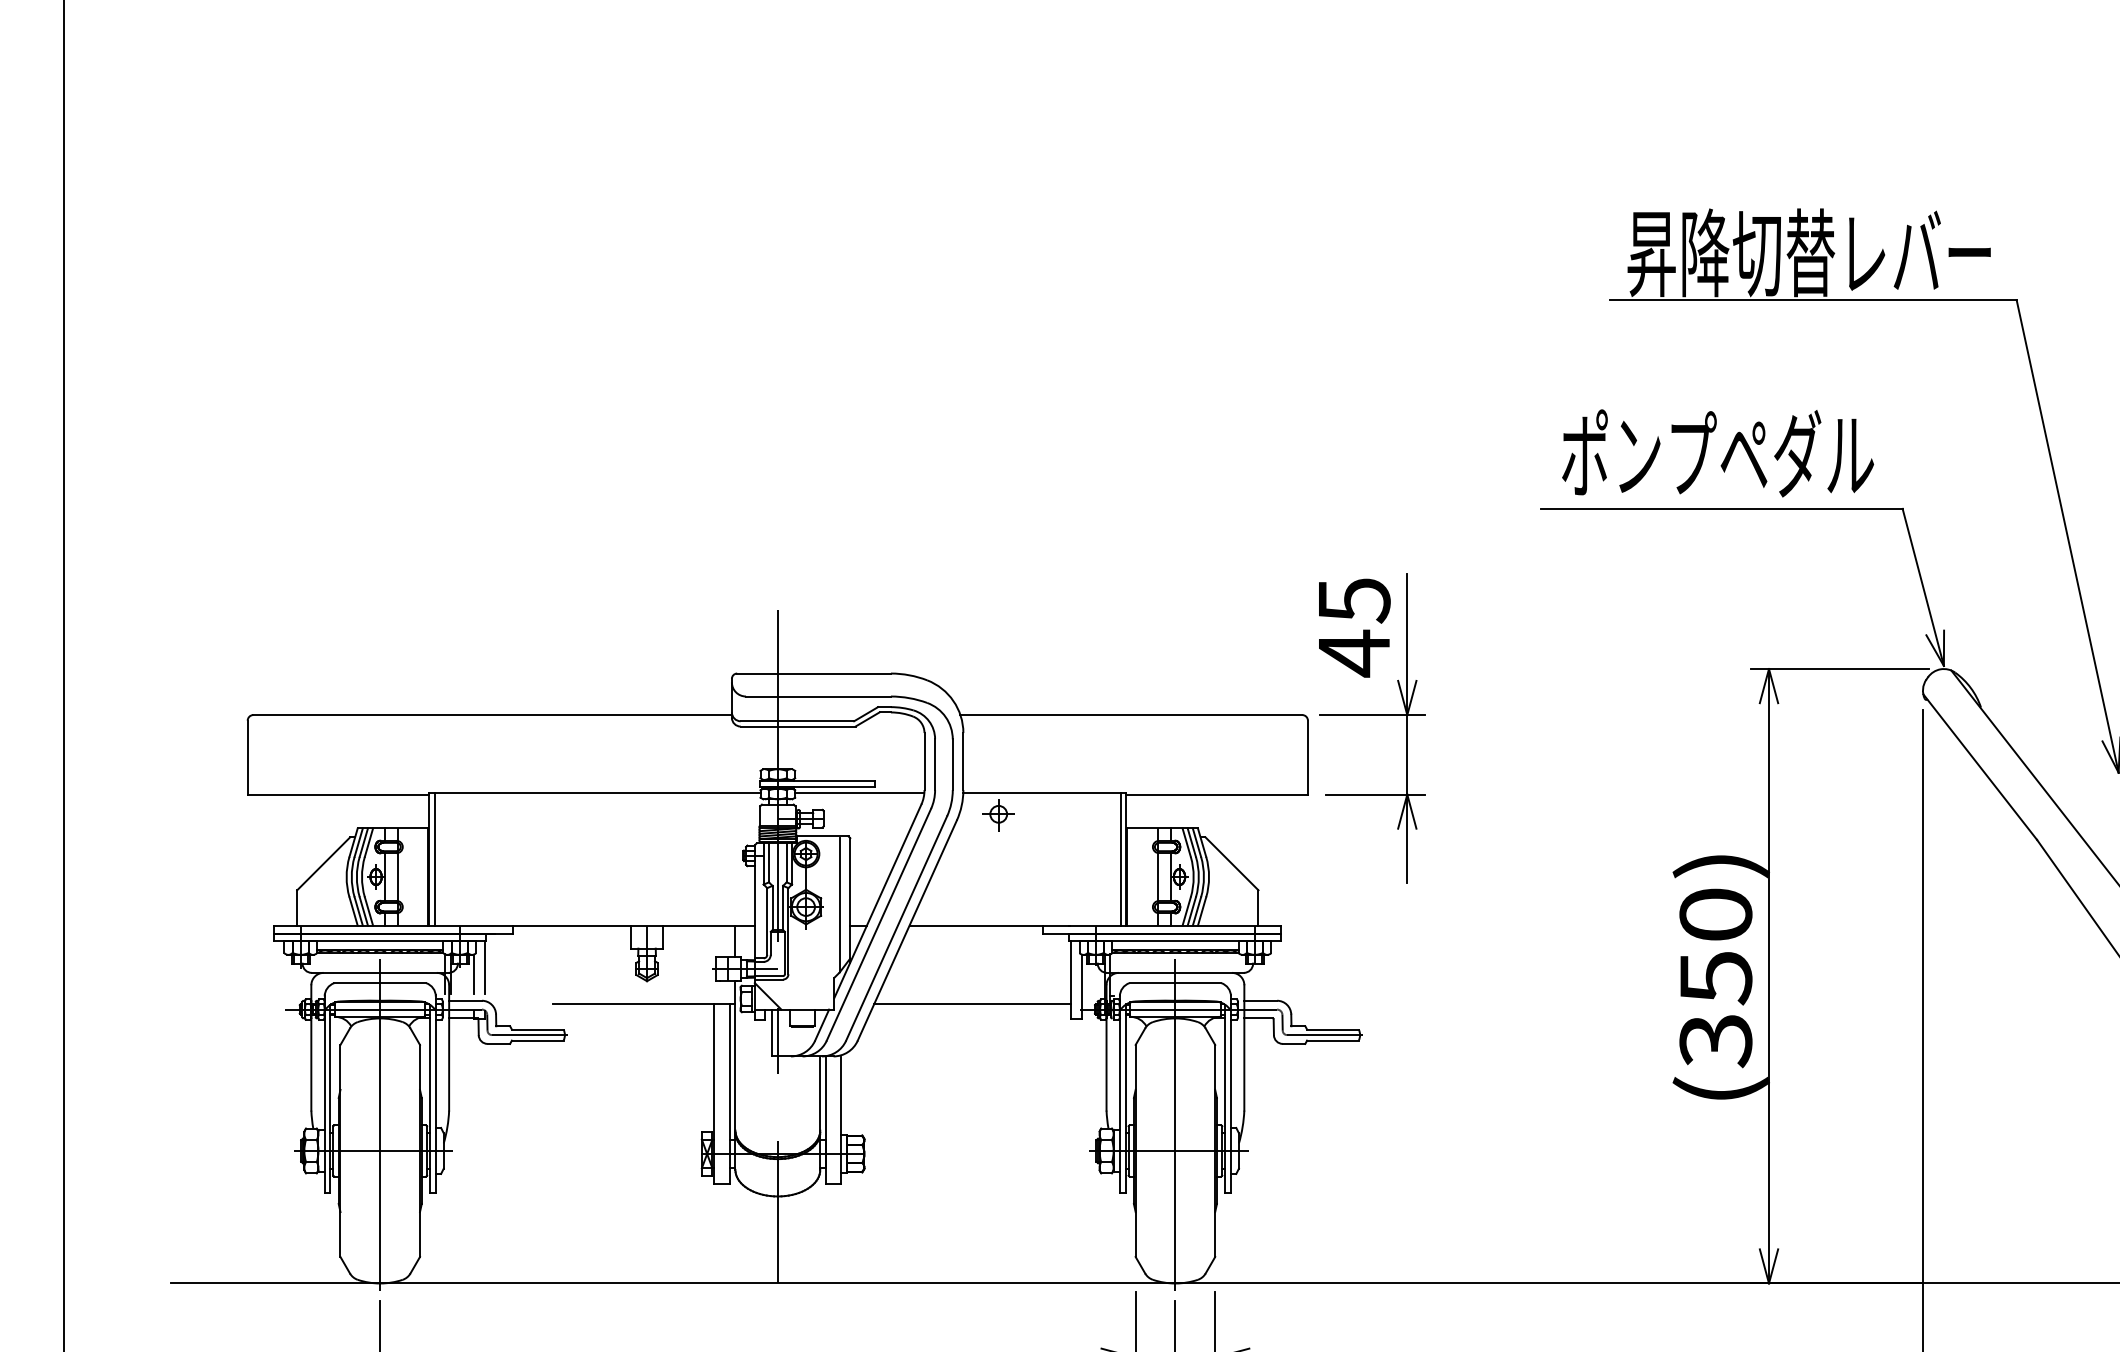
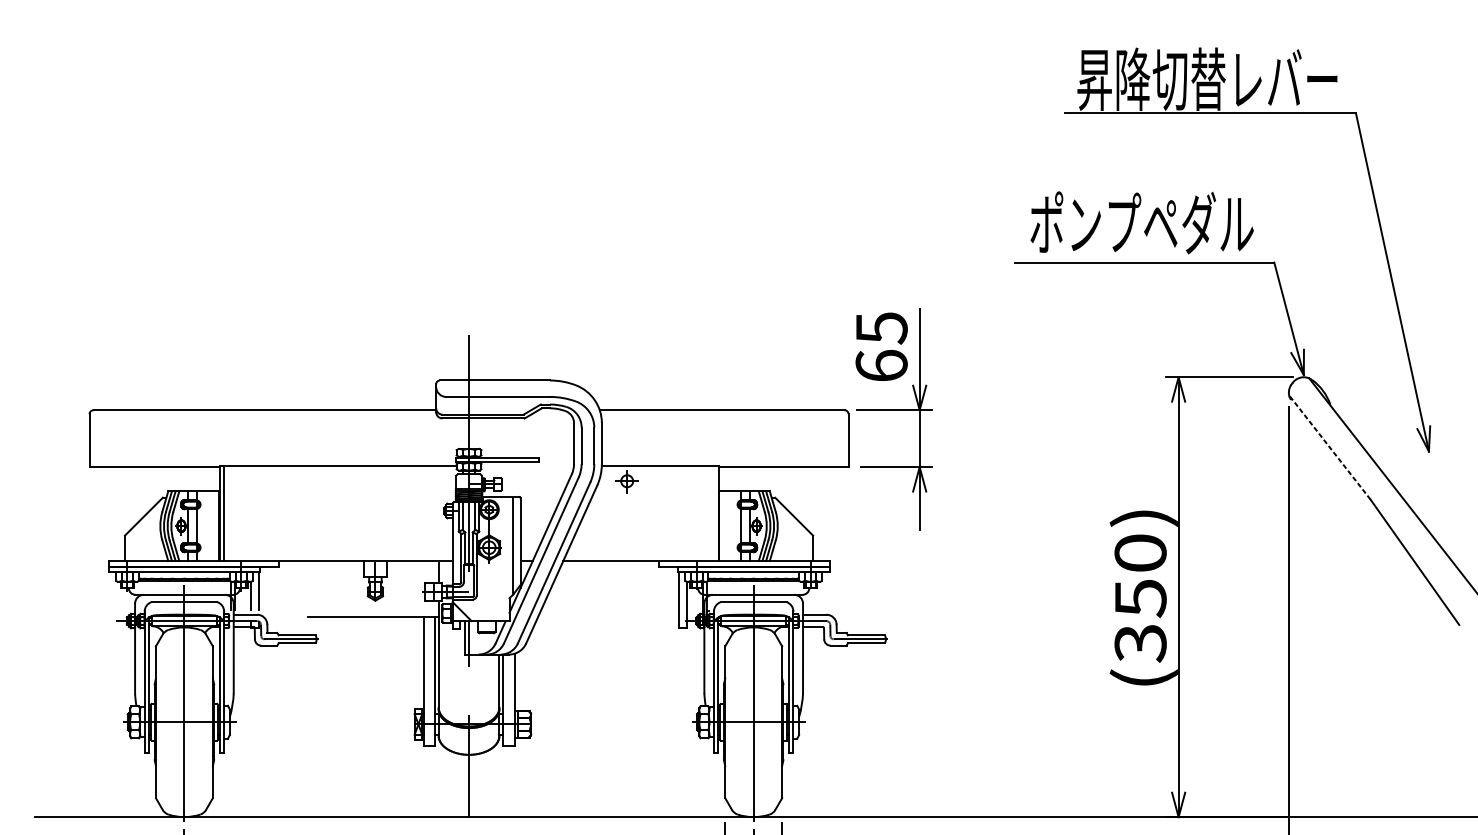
text: (1353, 653) -> (881, 366), 45 -> 65
line: (1979, 766) -> (1329, 447), solid -> dashed
line: (859, 793) -> (527, 466), removed
line: (1120, 859) -> (714, 513), removed
line: (972, 1004) -> (608, 617), removed

